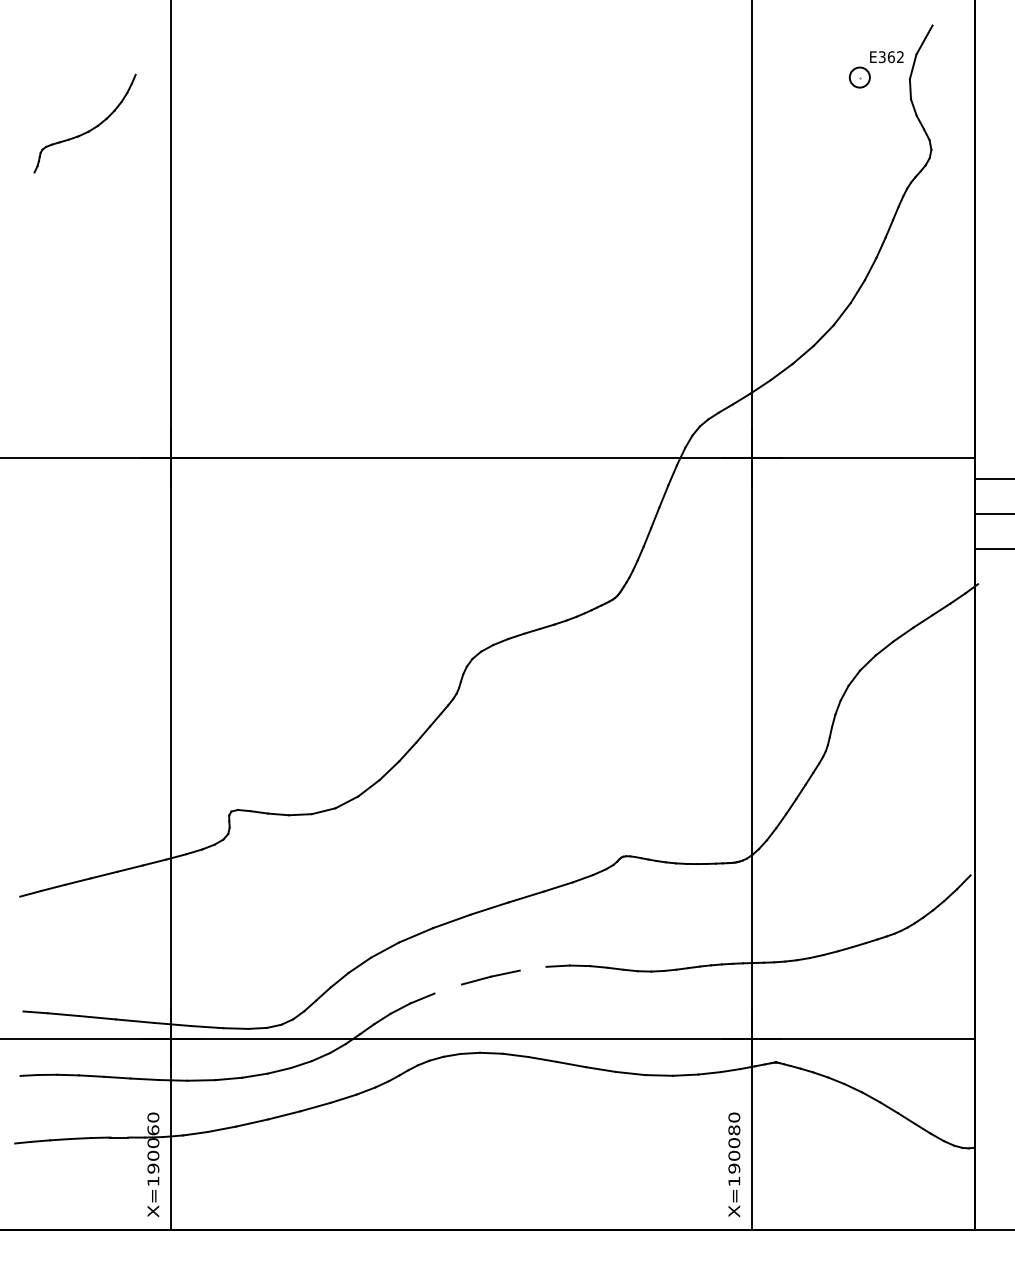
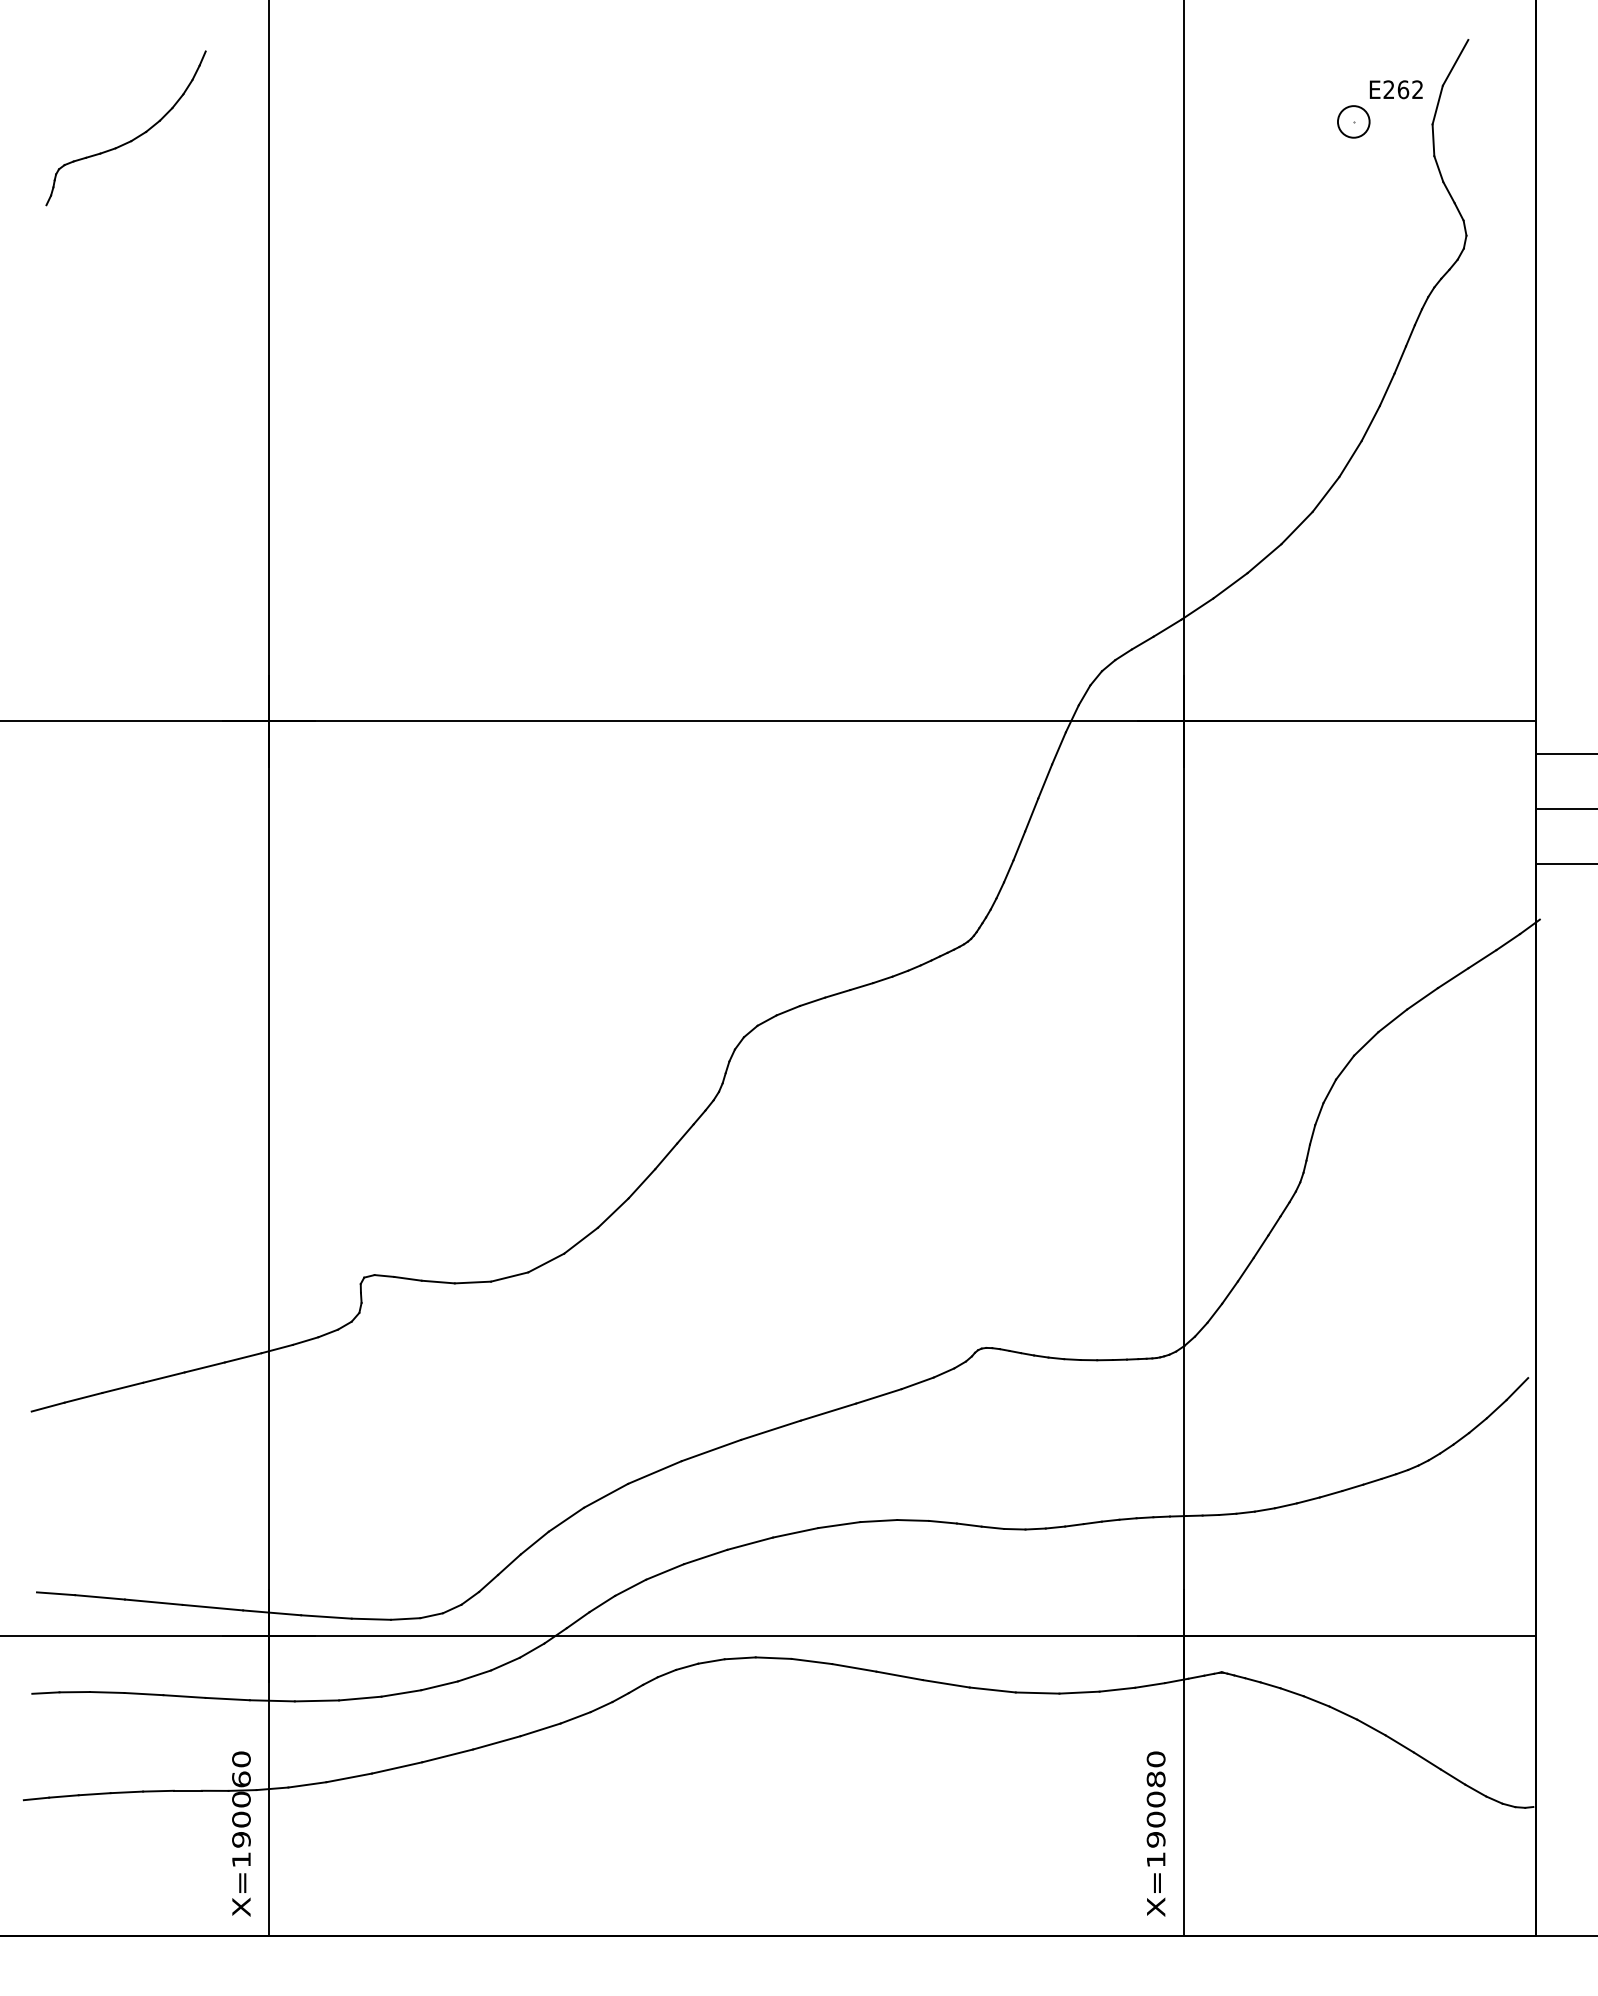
text: (881, 57) -> (1387, 90), E362 -> E262
part: (88, 130) -> (131, 139), moved
line: (532, 968) -> (838, 1524), added
line: (448, 988) -> (706, 1556), added

